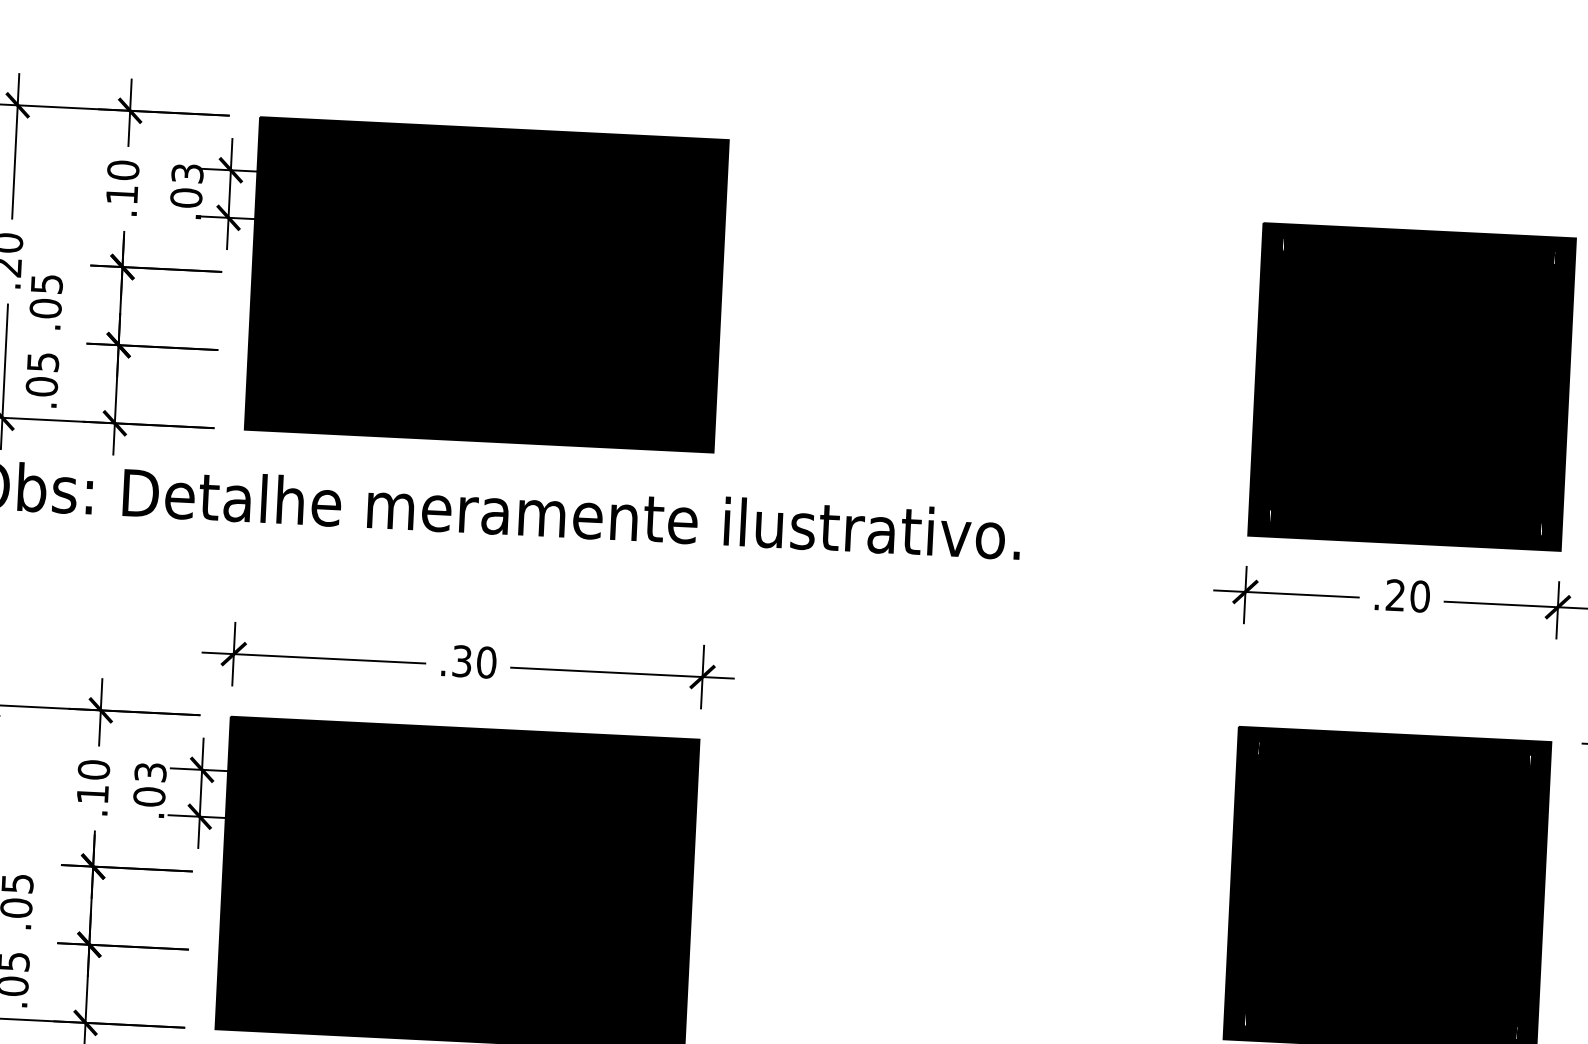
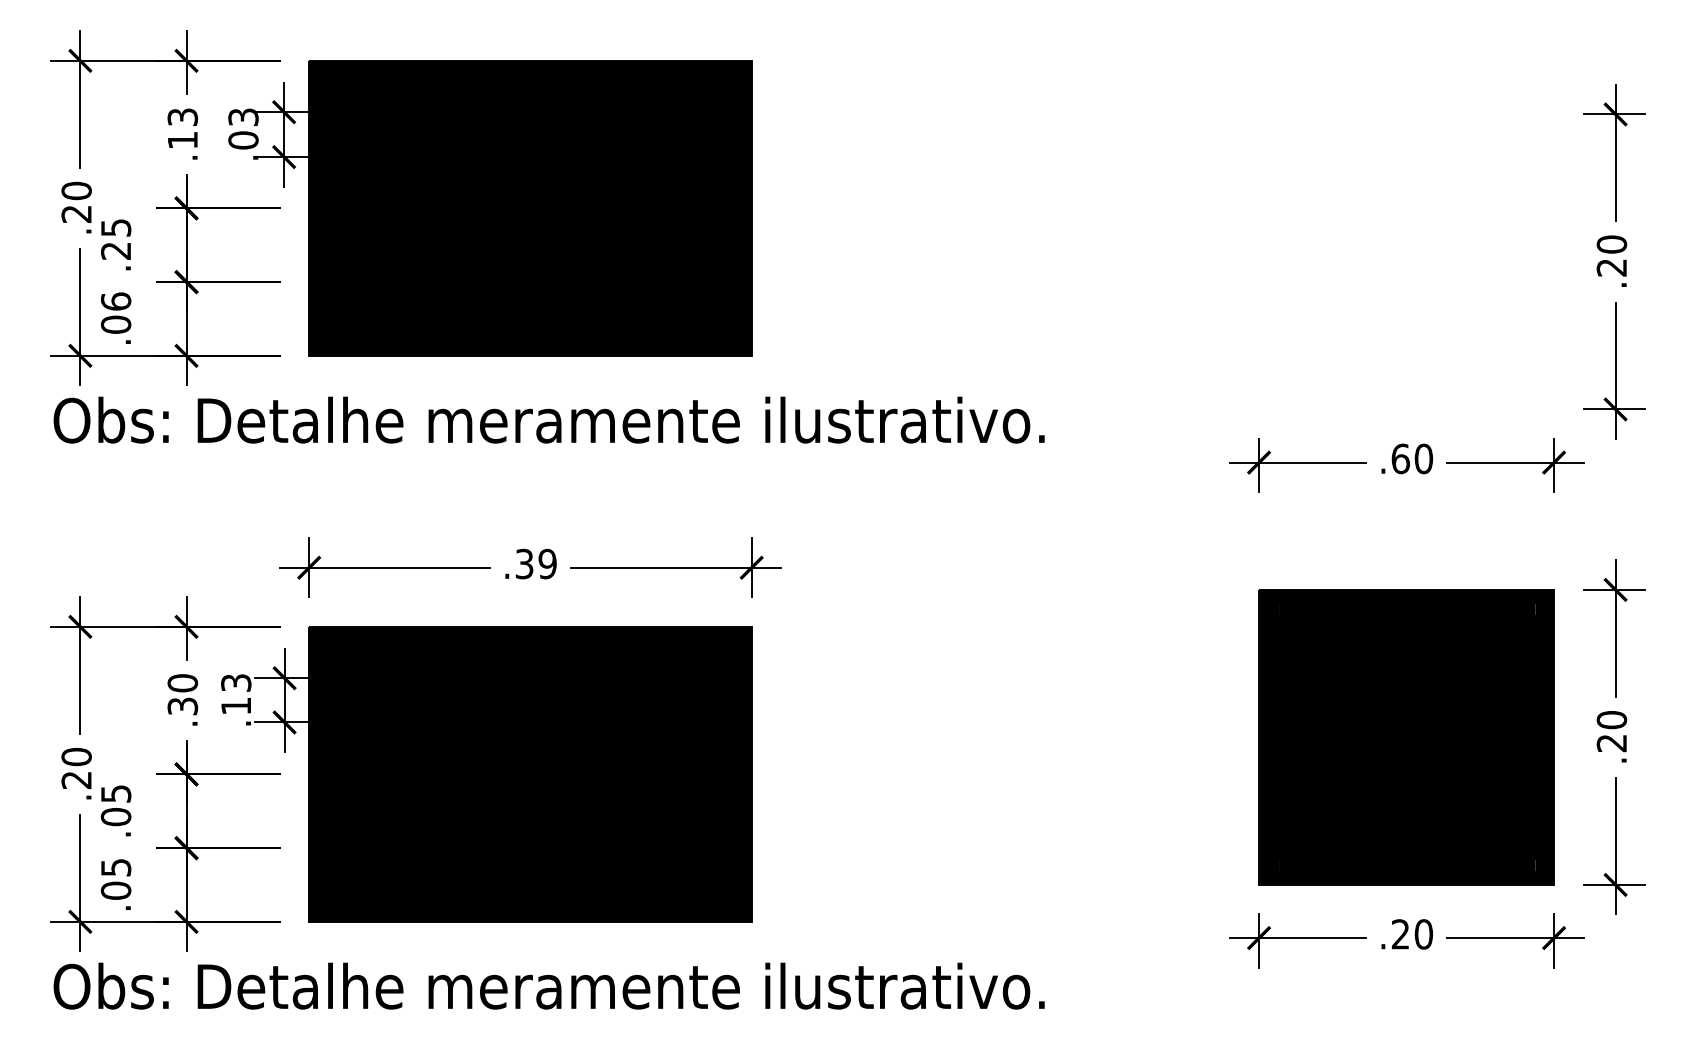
text: (122, 170) -> (182, 117), .10 -> .13
text: (45, 308) -> (115, 250), .05 -> .25
text: (42, 362) -> (115, 301), .05 -> .06
part: (1412, 386) -> (1406, 261), removed
text: (1395, 594) -> (1400, 458), .20 -> .60
text: (486, 663) -> (547, 564), .30 -> .39
text: (92, 794) -> (182, 706), .10 -> .30
text: (149, 797) -> (236, 706), .03 -> .13

